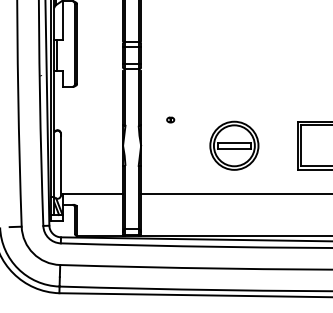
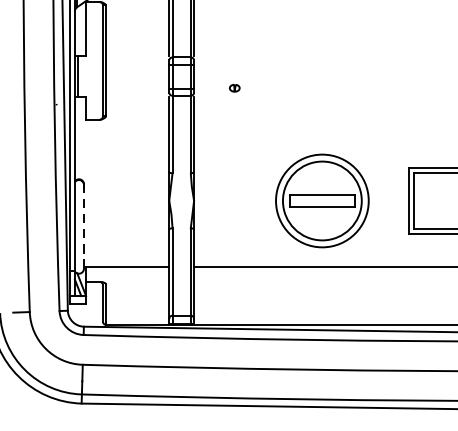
part: (170, 119) -> (234, 87), moved
part: (234, 145) -> (322, 200), size x1.4
line: (61, 165) -> (84, 227), solid -> dashed

